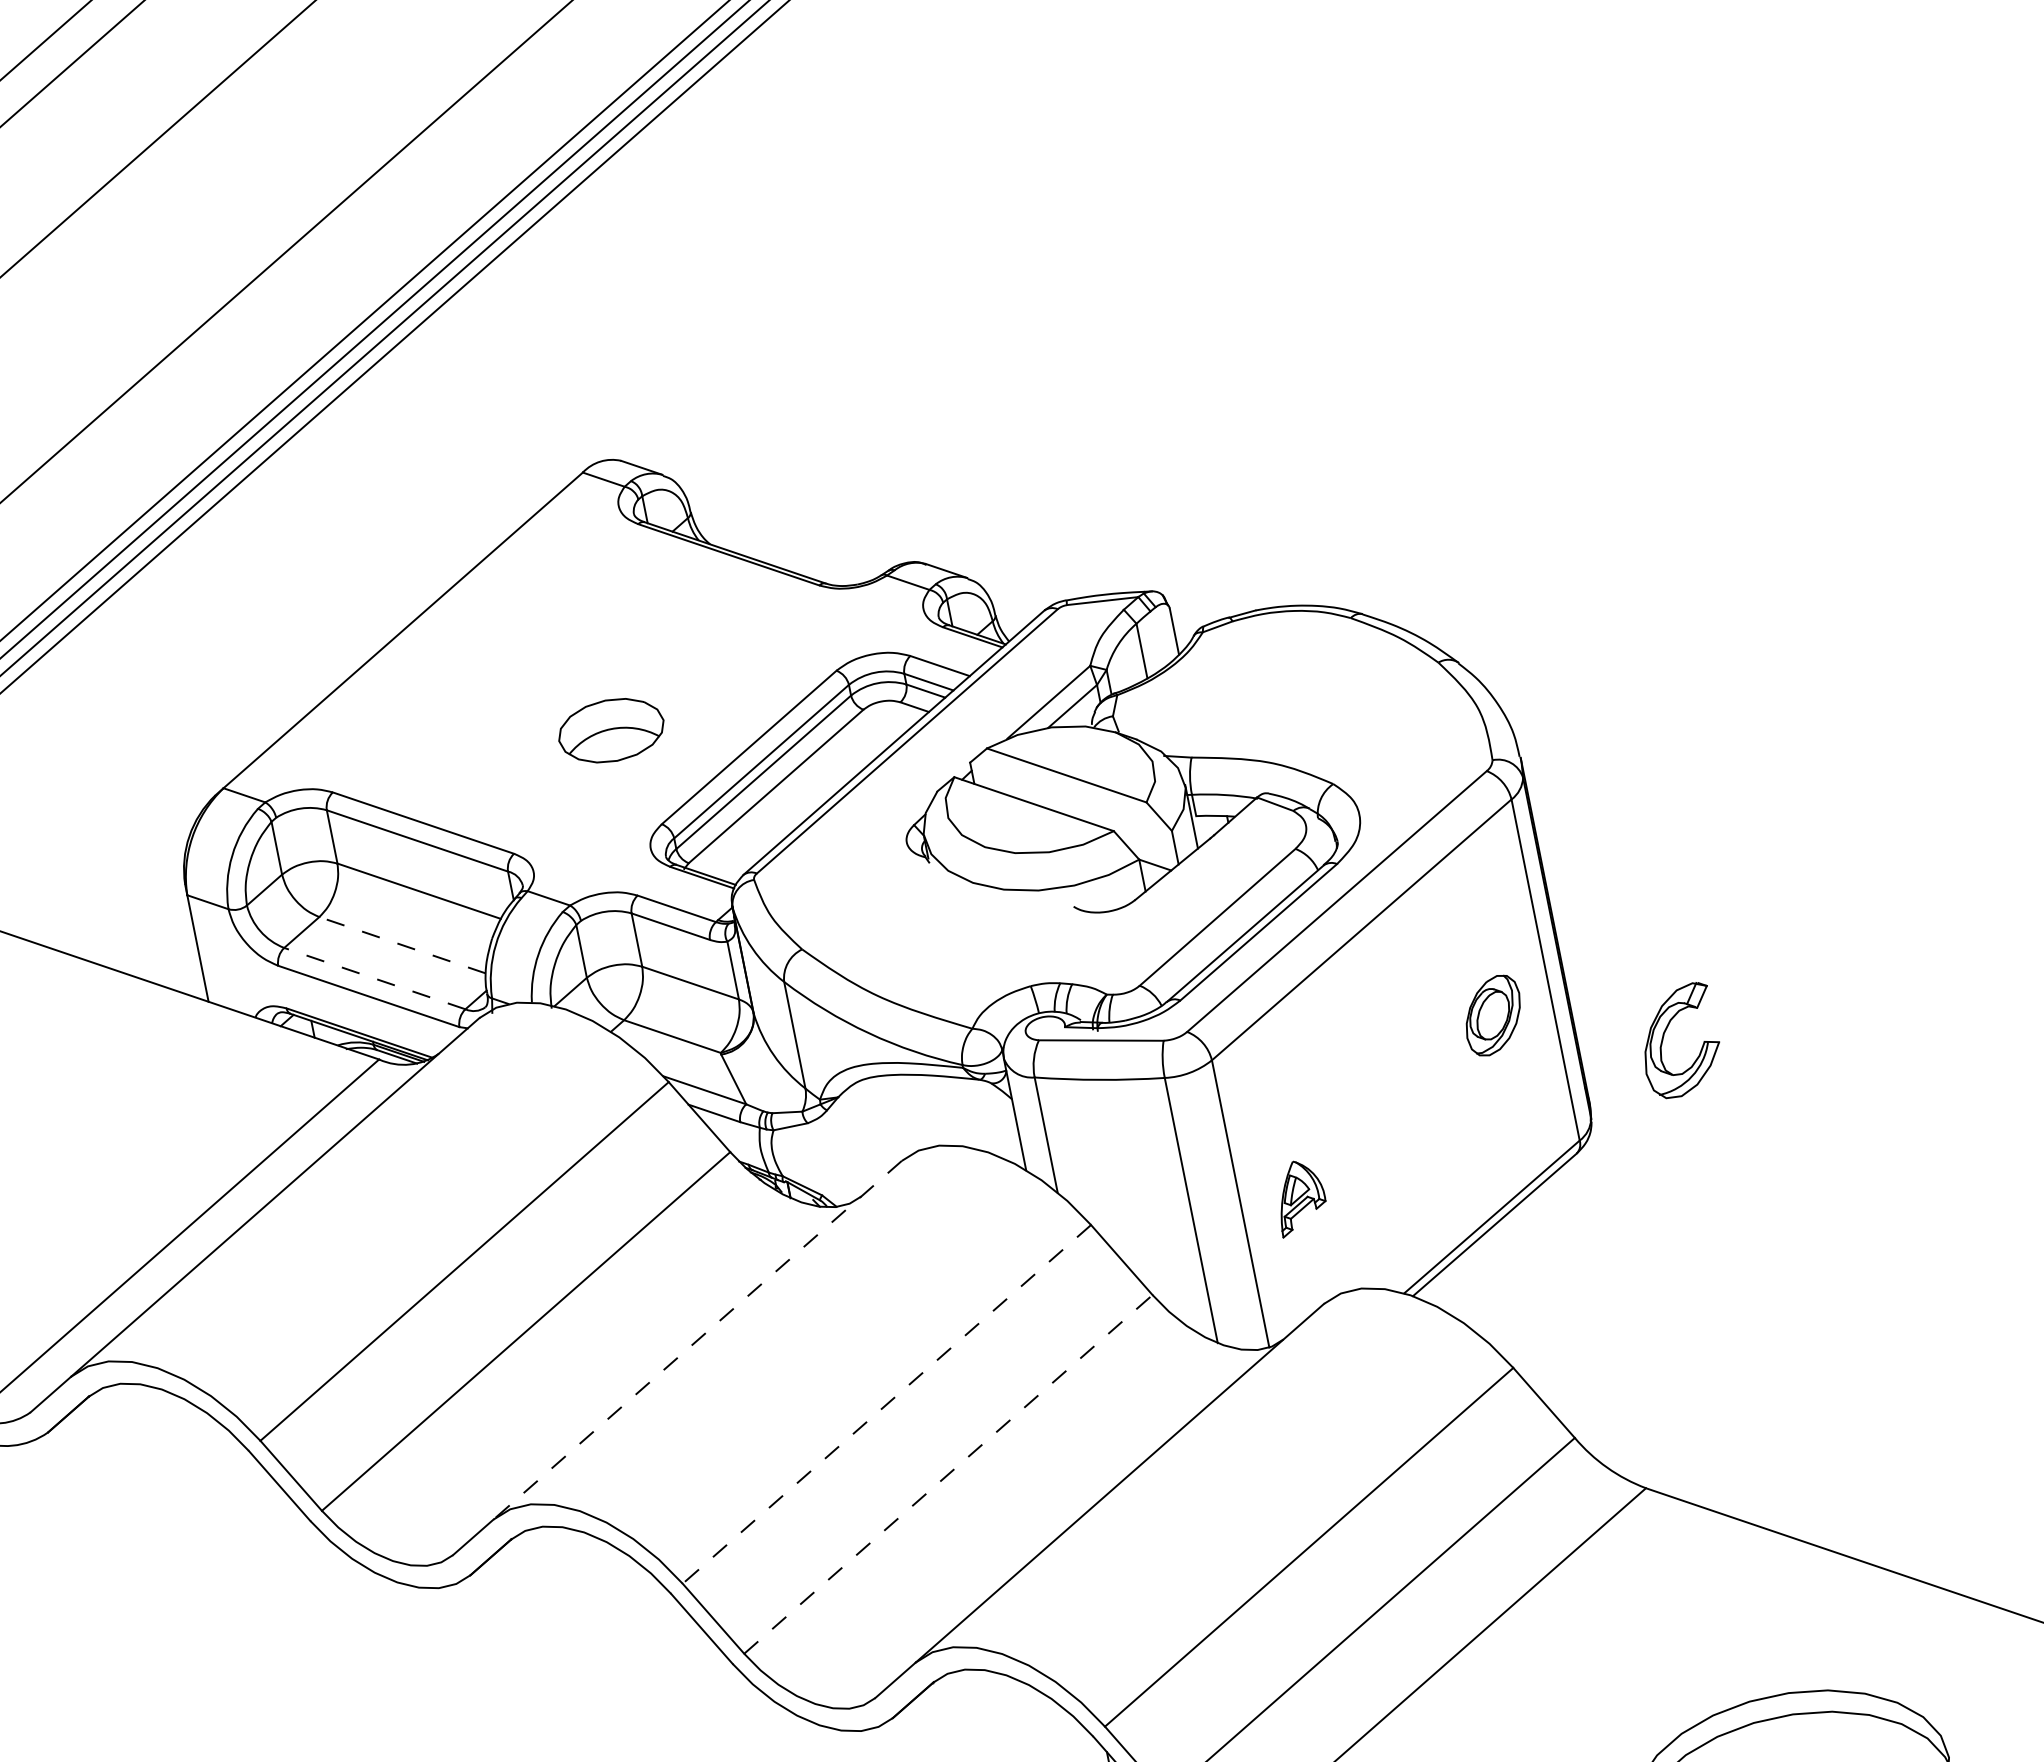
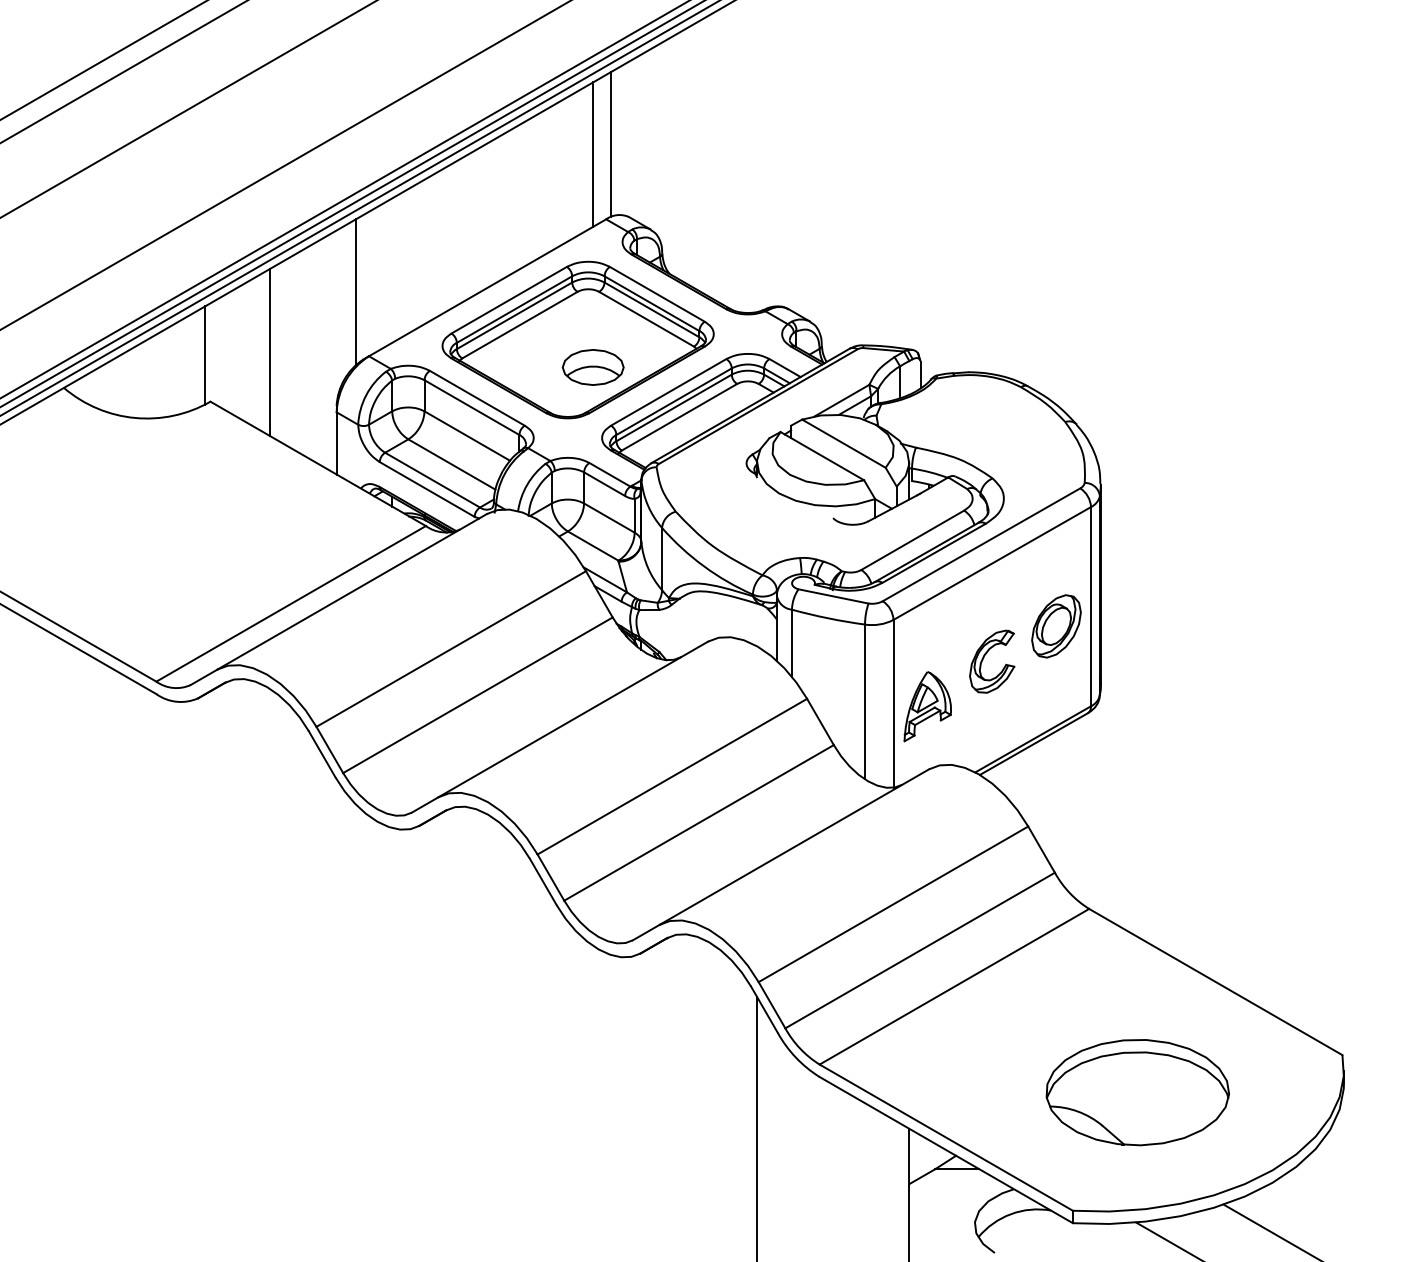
line: (566, 342) -> (611, 144), added
line: (538, 365) -> (593, 154), added
line: (179, 681) -> (356, 291), added
part: (574, 688) -> (577, 339), added
line: (51, 815) -> (269, 352), added
line: (401, 945) -> (451, 464), dashed -> solid
line: (374, 979) -> (432, 480), dashed -> solid
part: (1493, 1015) -> (1056, 626), size x1.43
part: (1664, 1036) -> (984, 657), moved
part: (1299, 1196) -> (927, 706), size x1.67
line: (698, 1340) -> (573, 719), dashed -> solid
line: (887, 1404) -> (672, 776), dashed -> solid
line: (949, 1473) -> (699, 822), dashed -> solid

